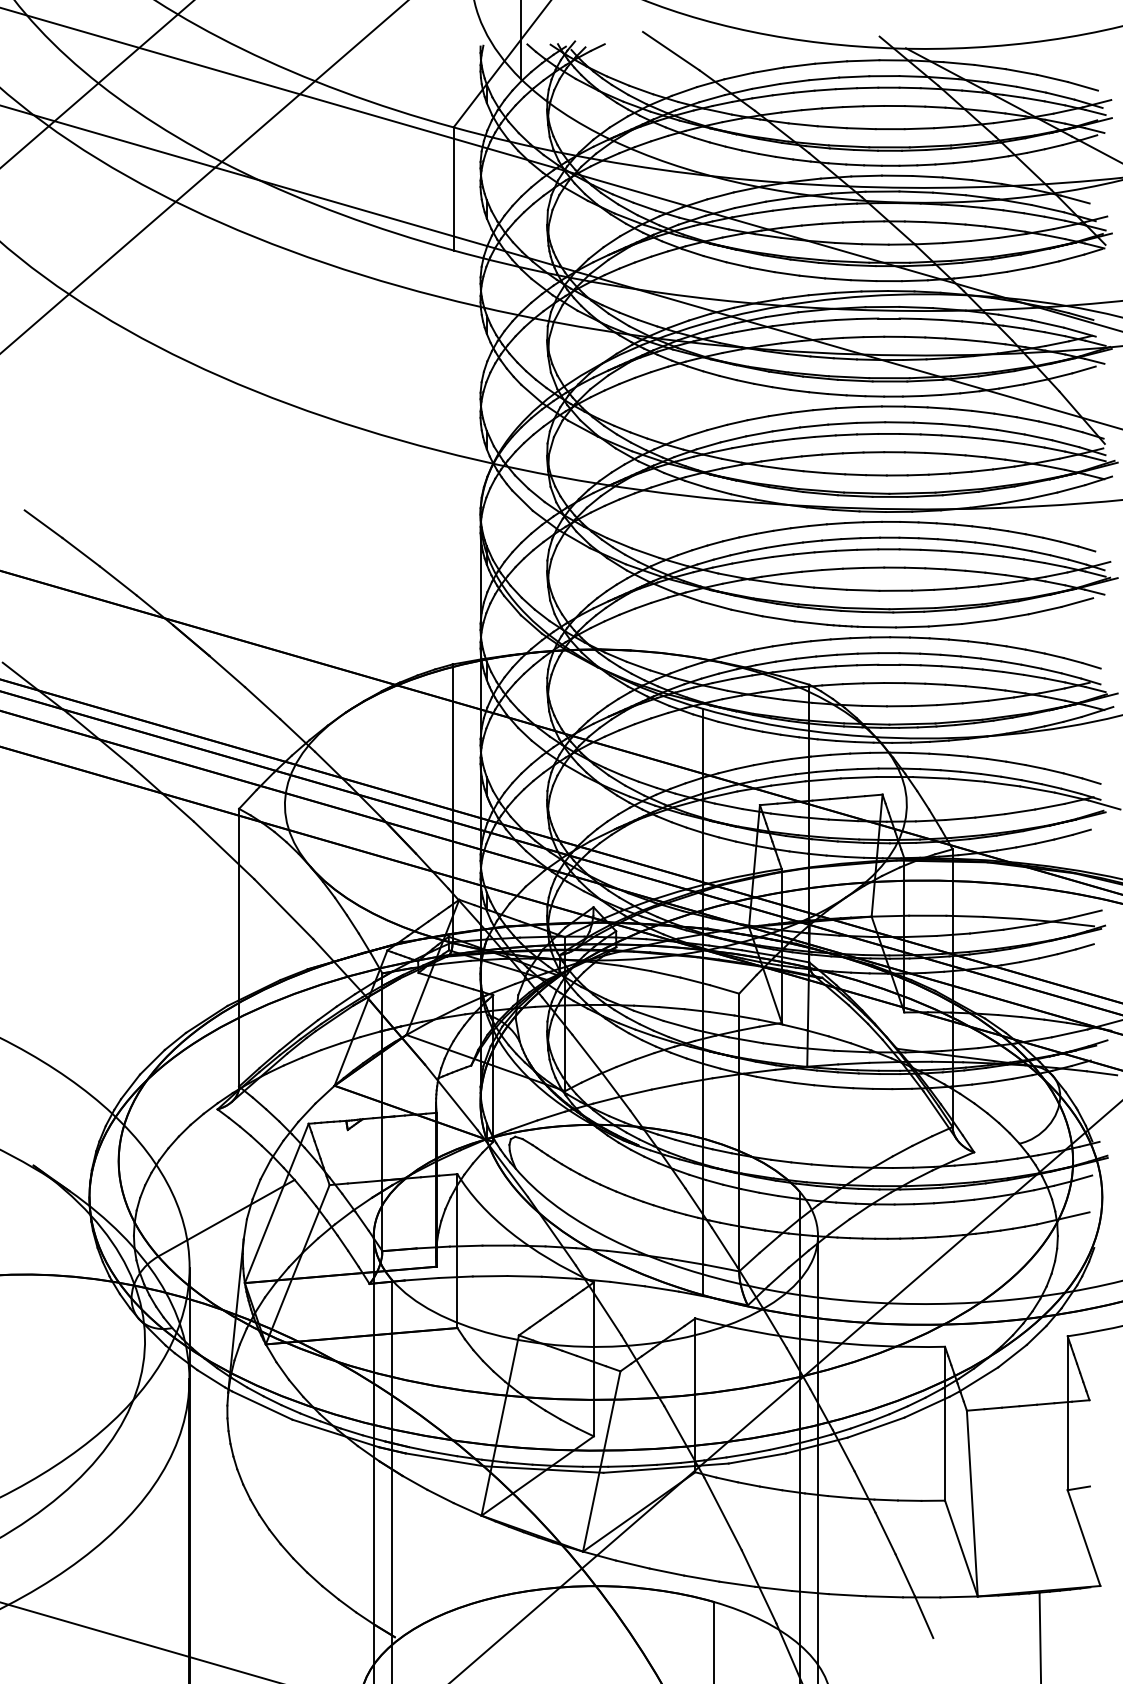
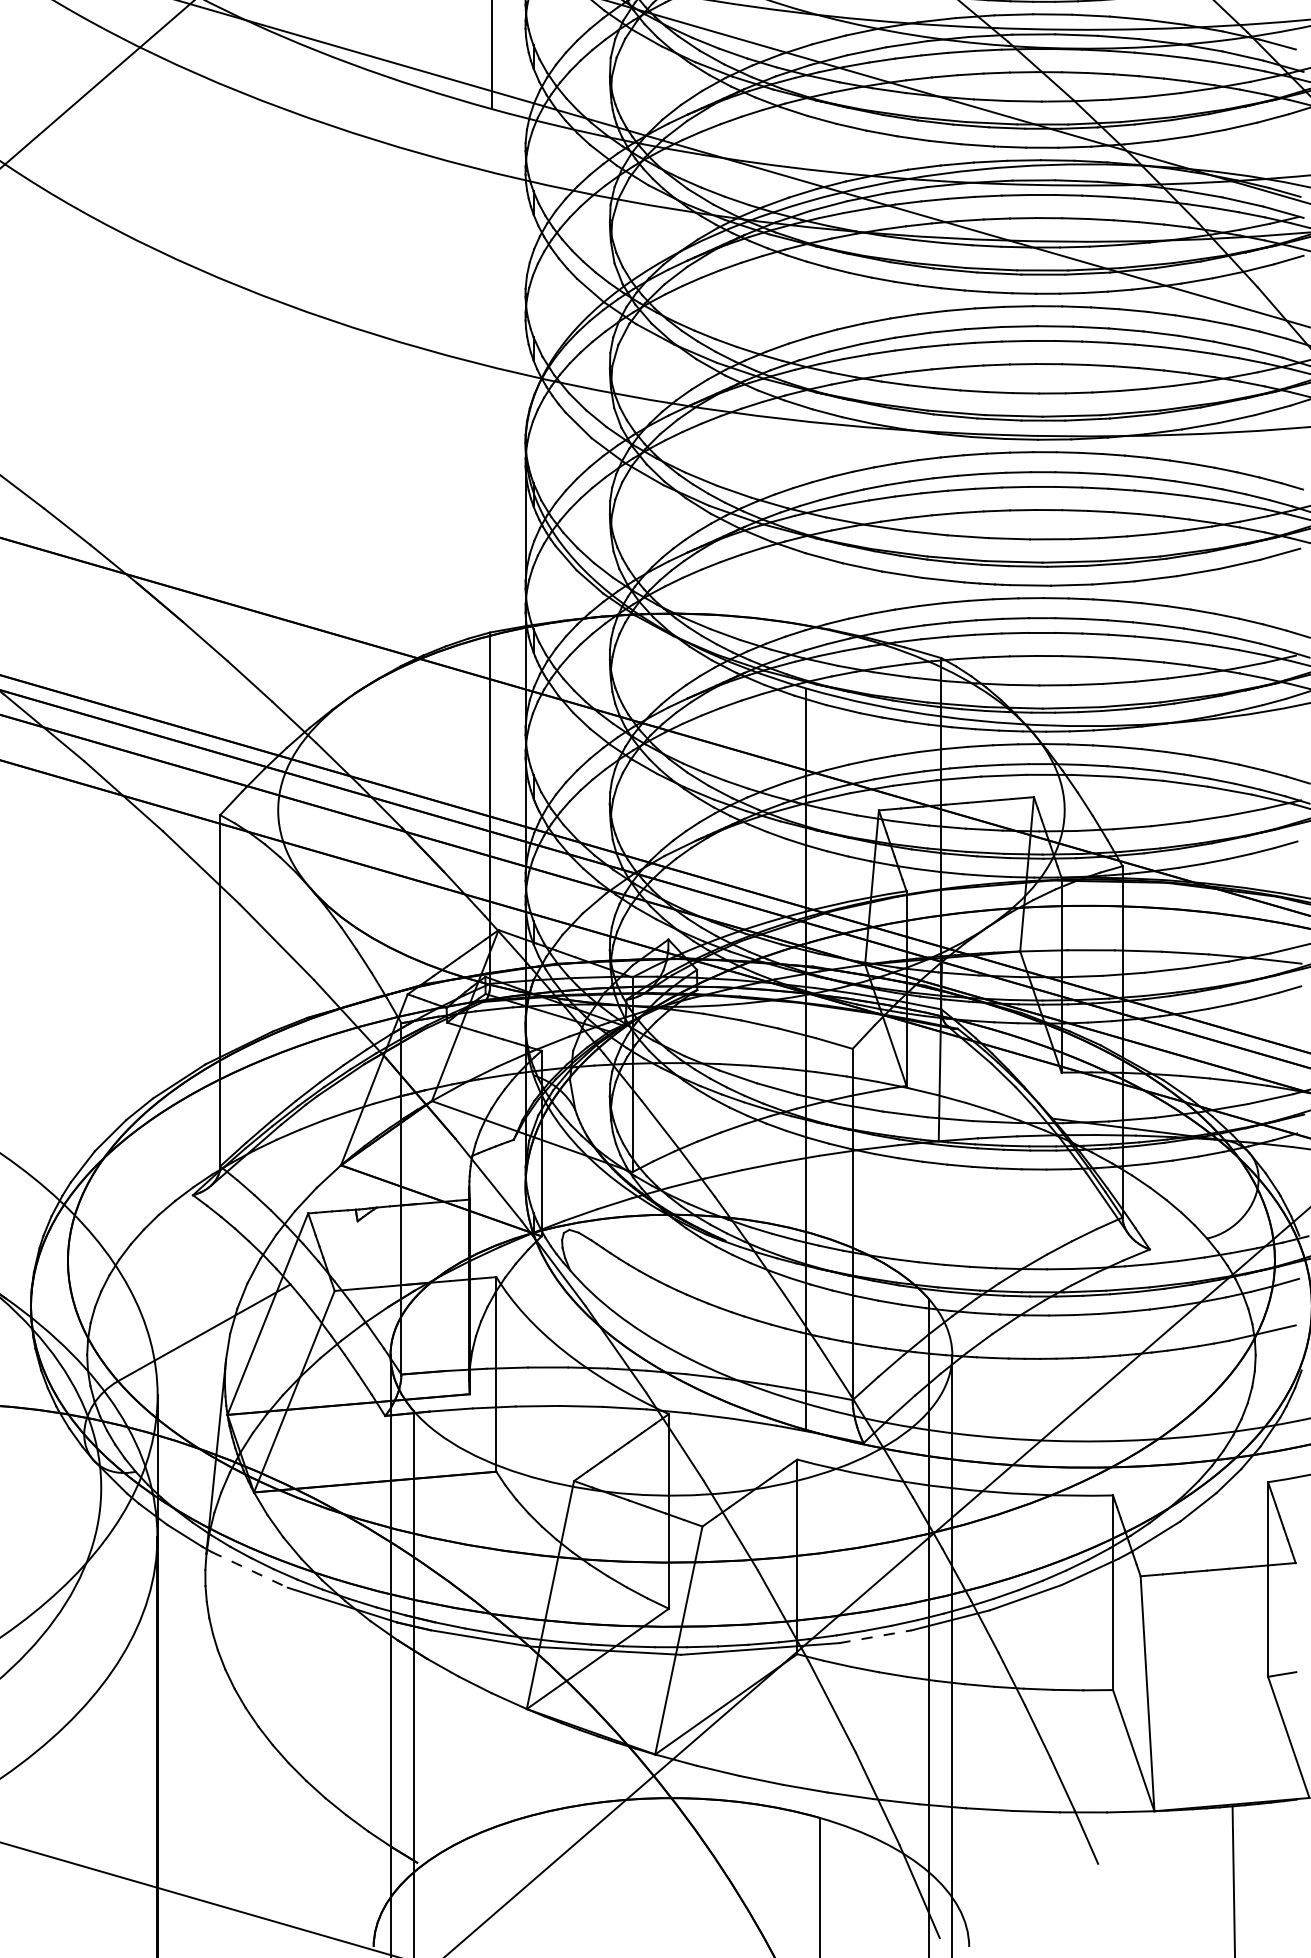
line: (262, 1405) -> (249, 1569), solid -> dashed
line: (757, 1458) -> (875, 1636), solid -> dashed

